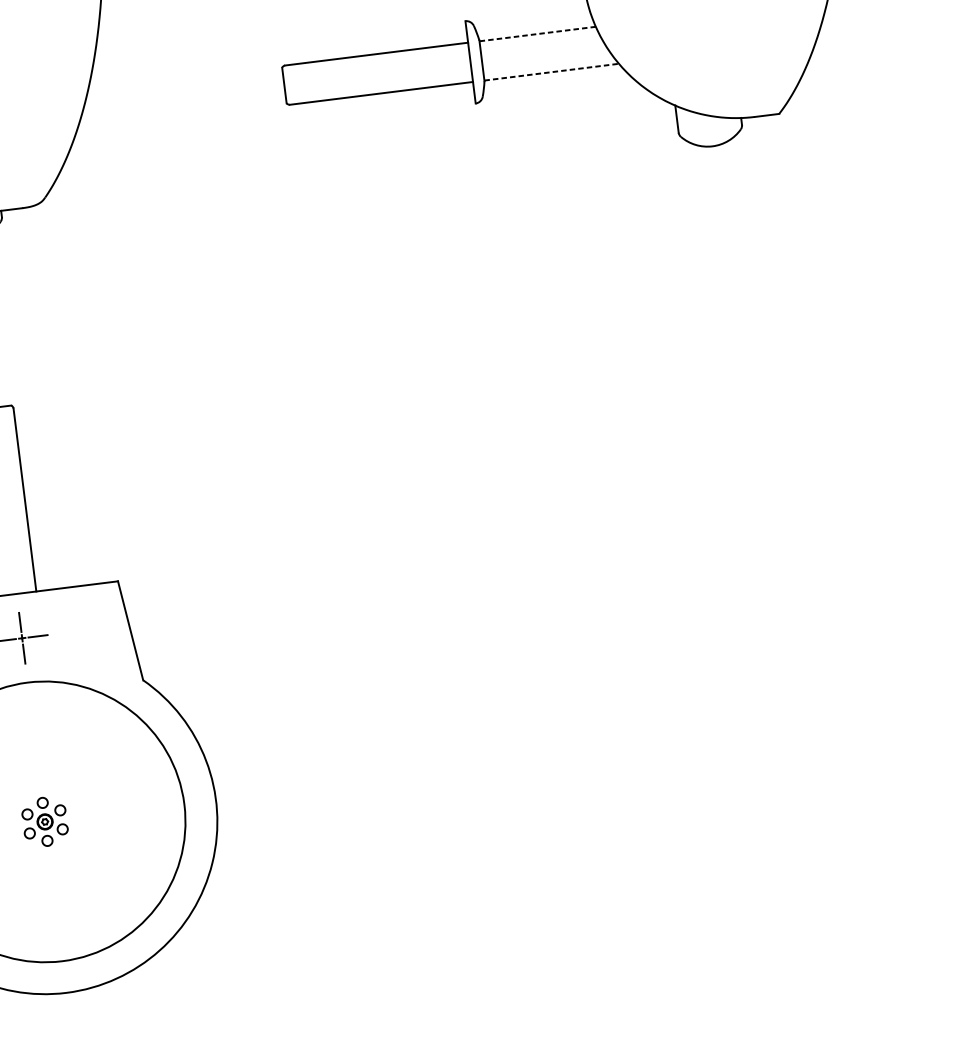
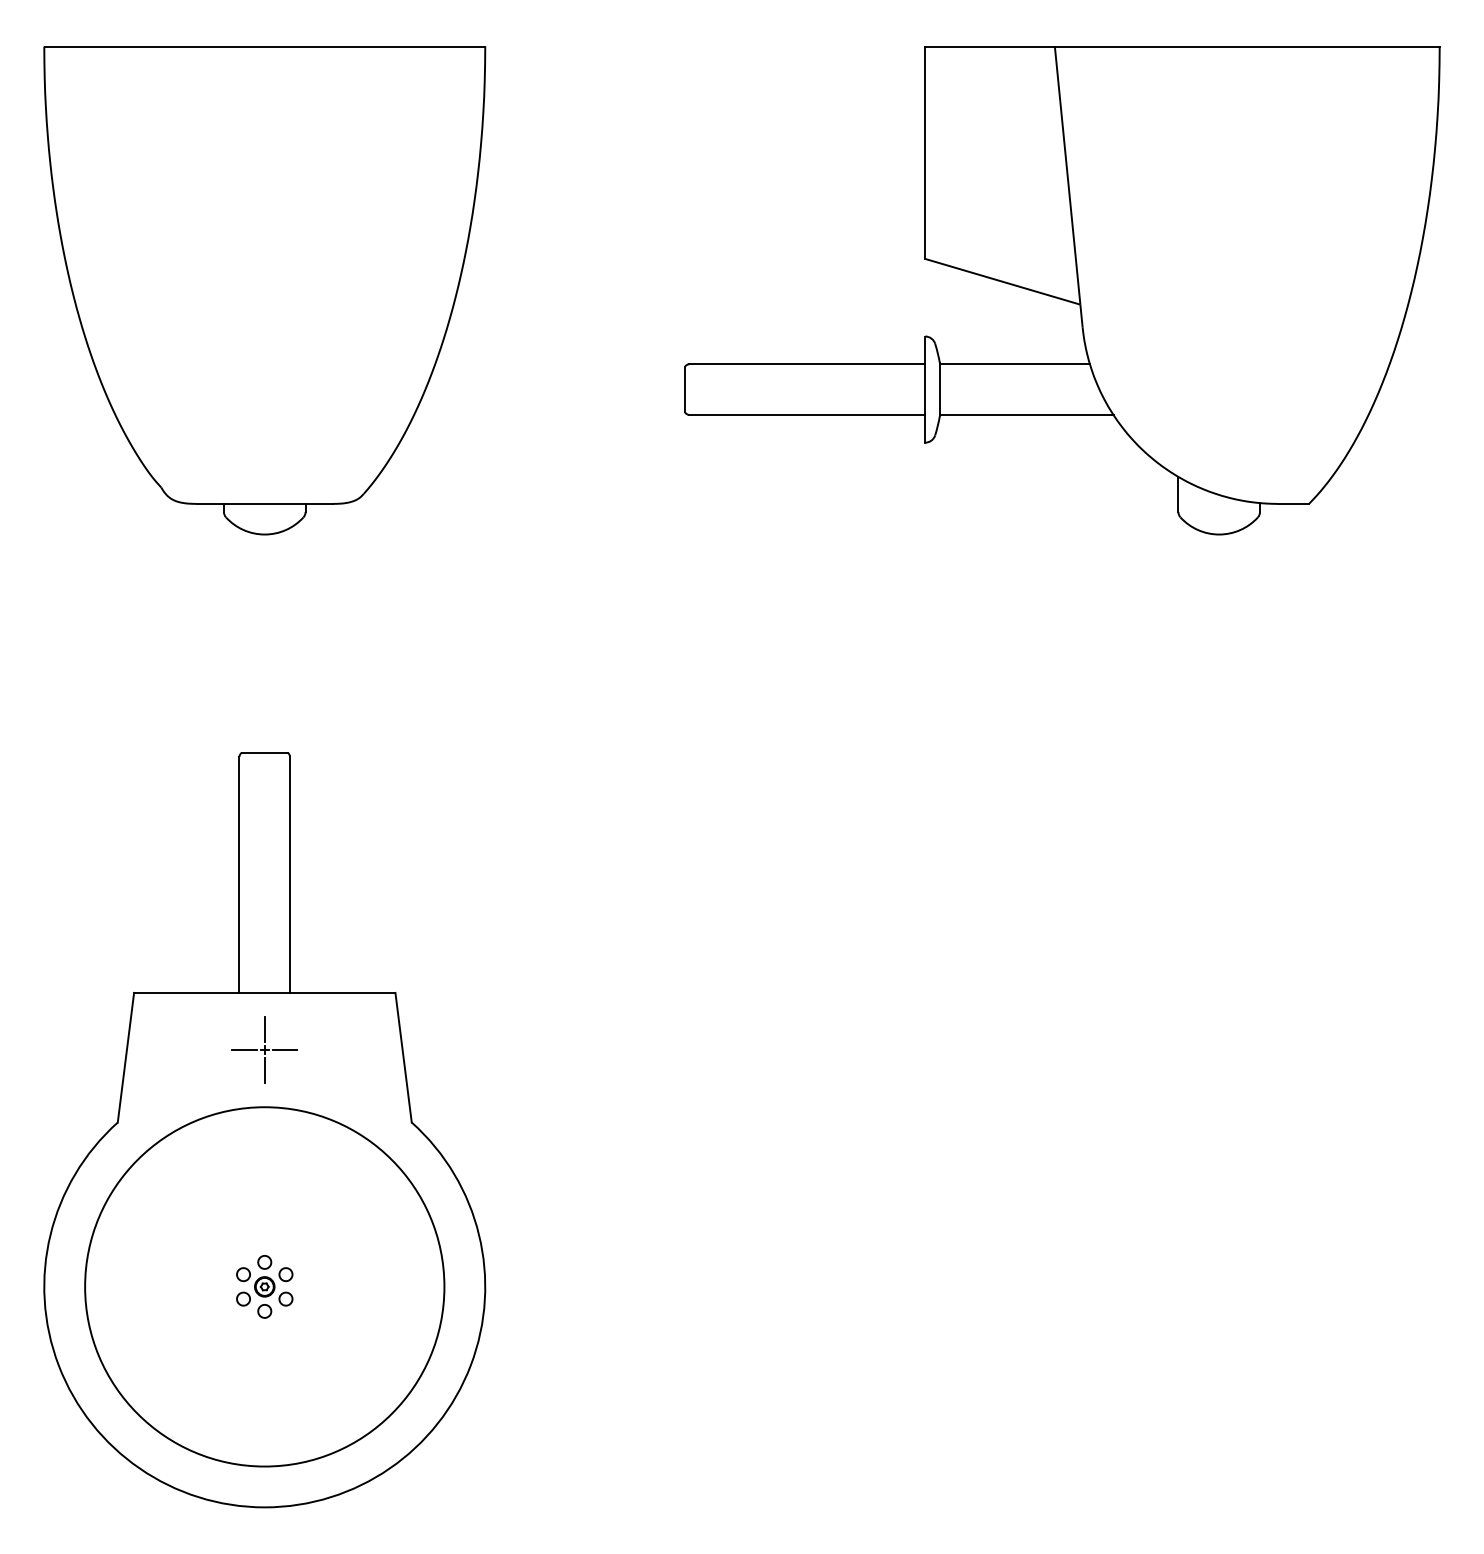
line: (537, 34) -> (1014, 364), dashed -> solid
line: (551, 71) -> (1026, 414), dashed -> solid

